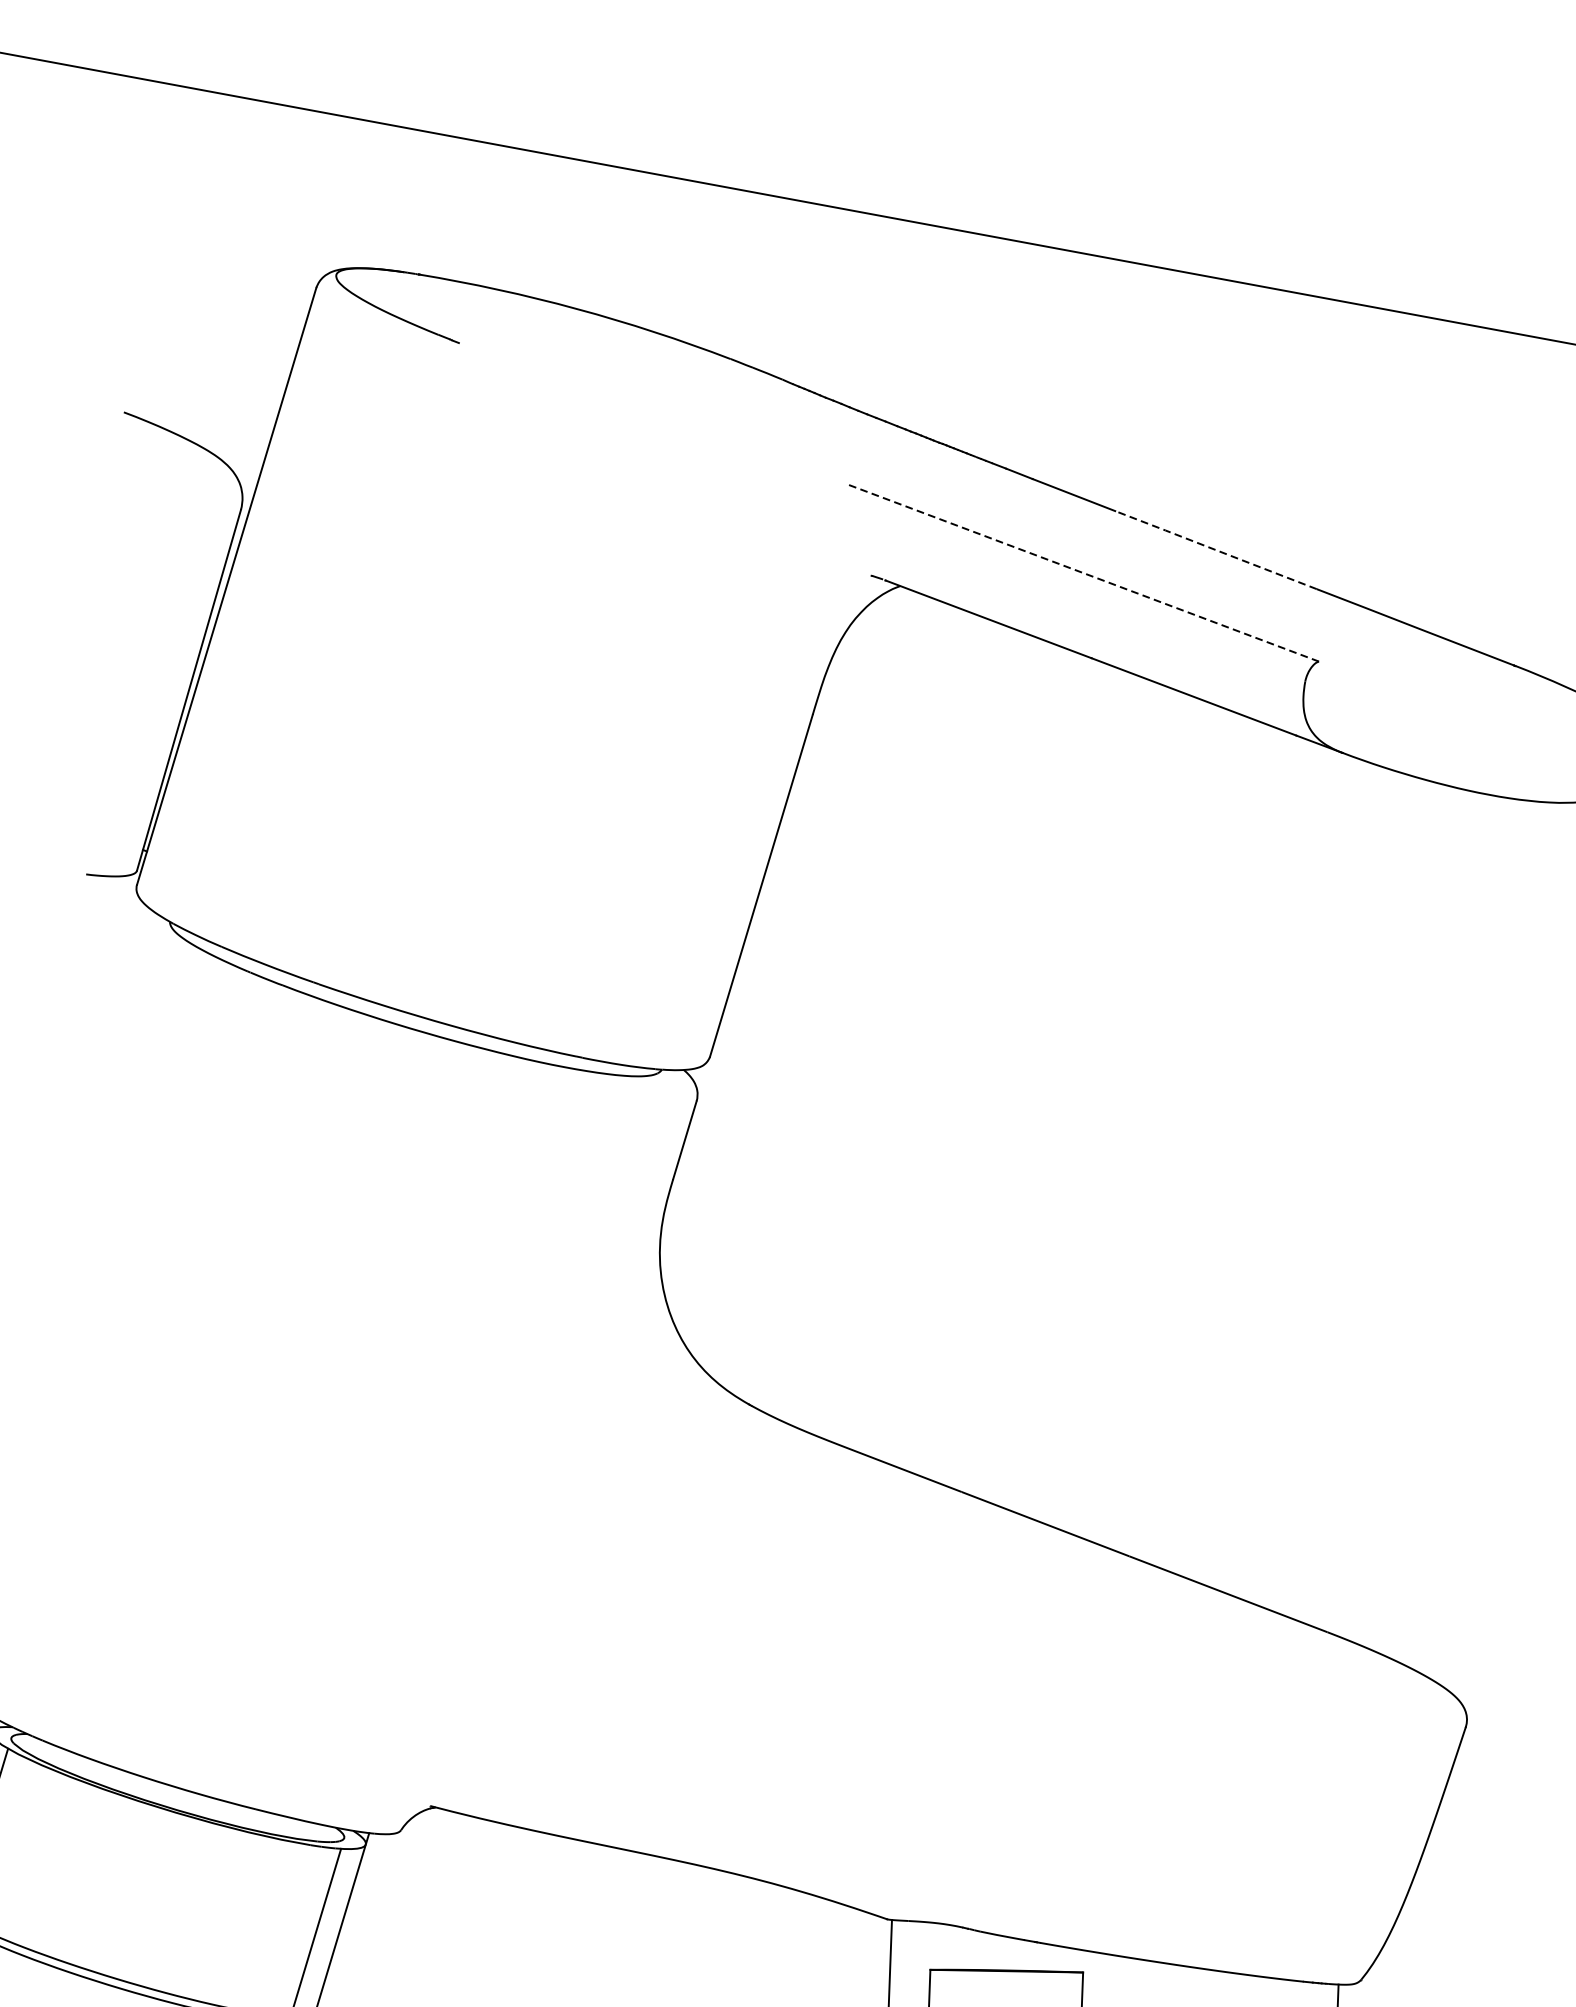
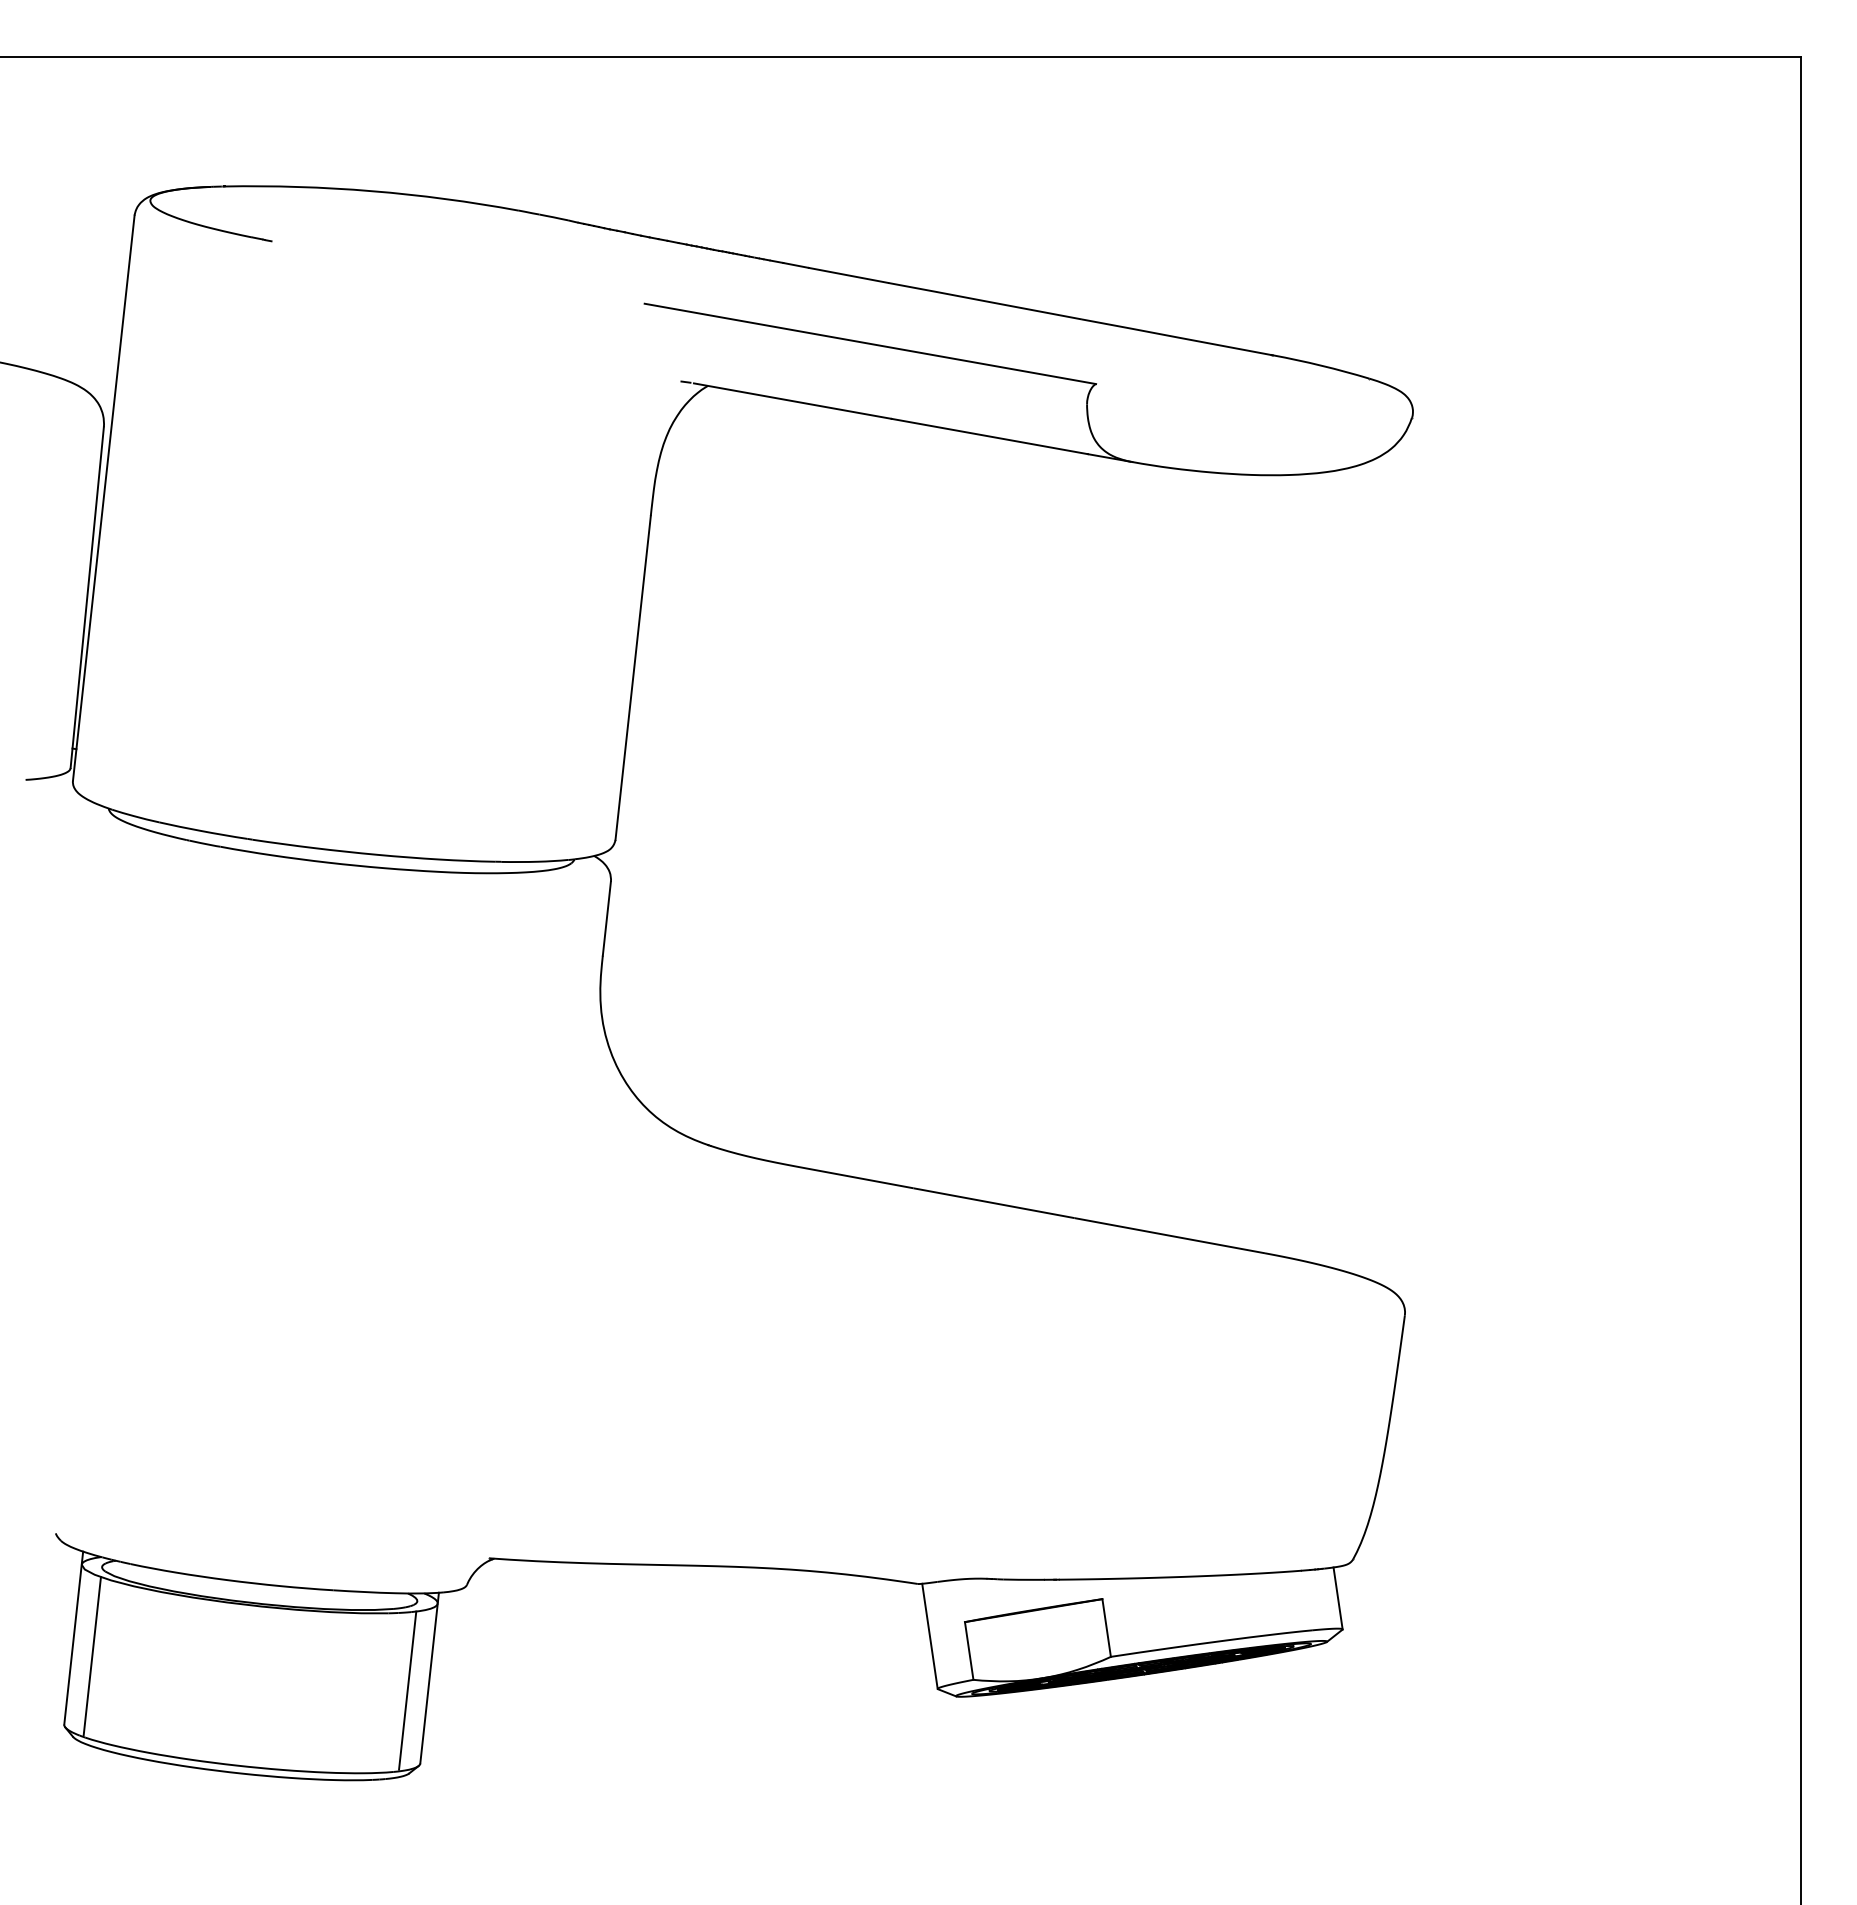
line: (1215, 550) -> (984, 301), dashed -> solid
line: (1082, 572) -> (869, 343), dashed -> solid

